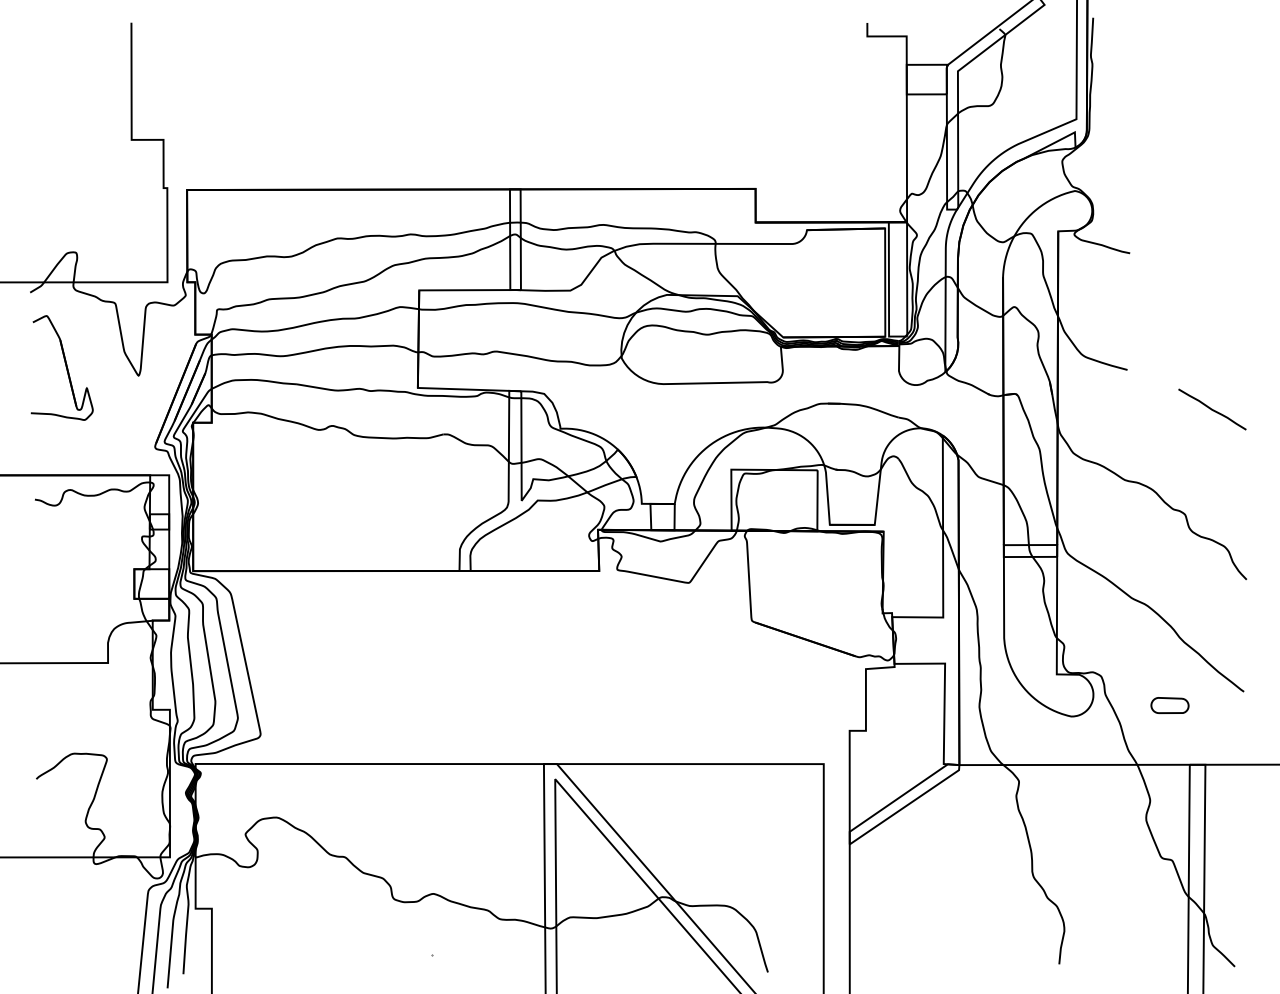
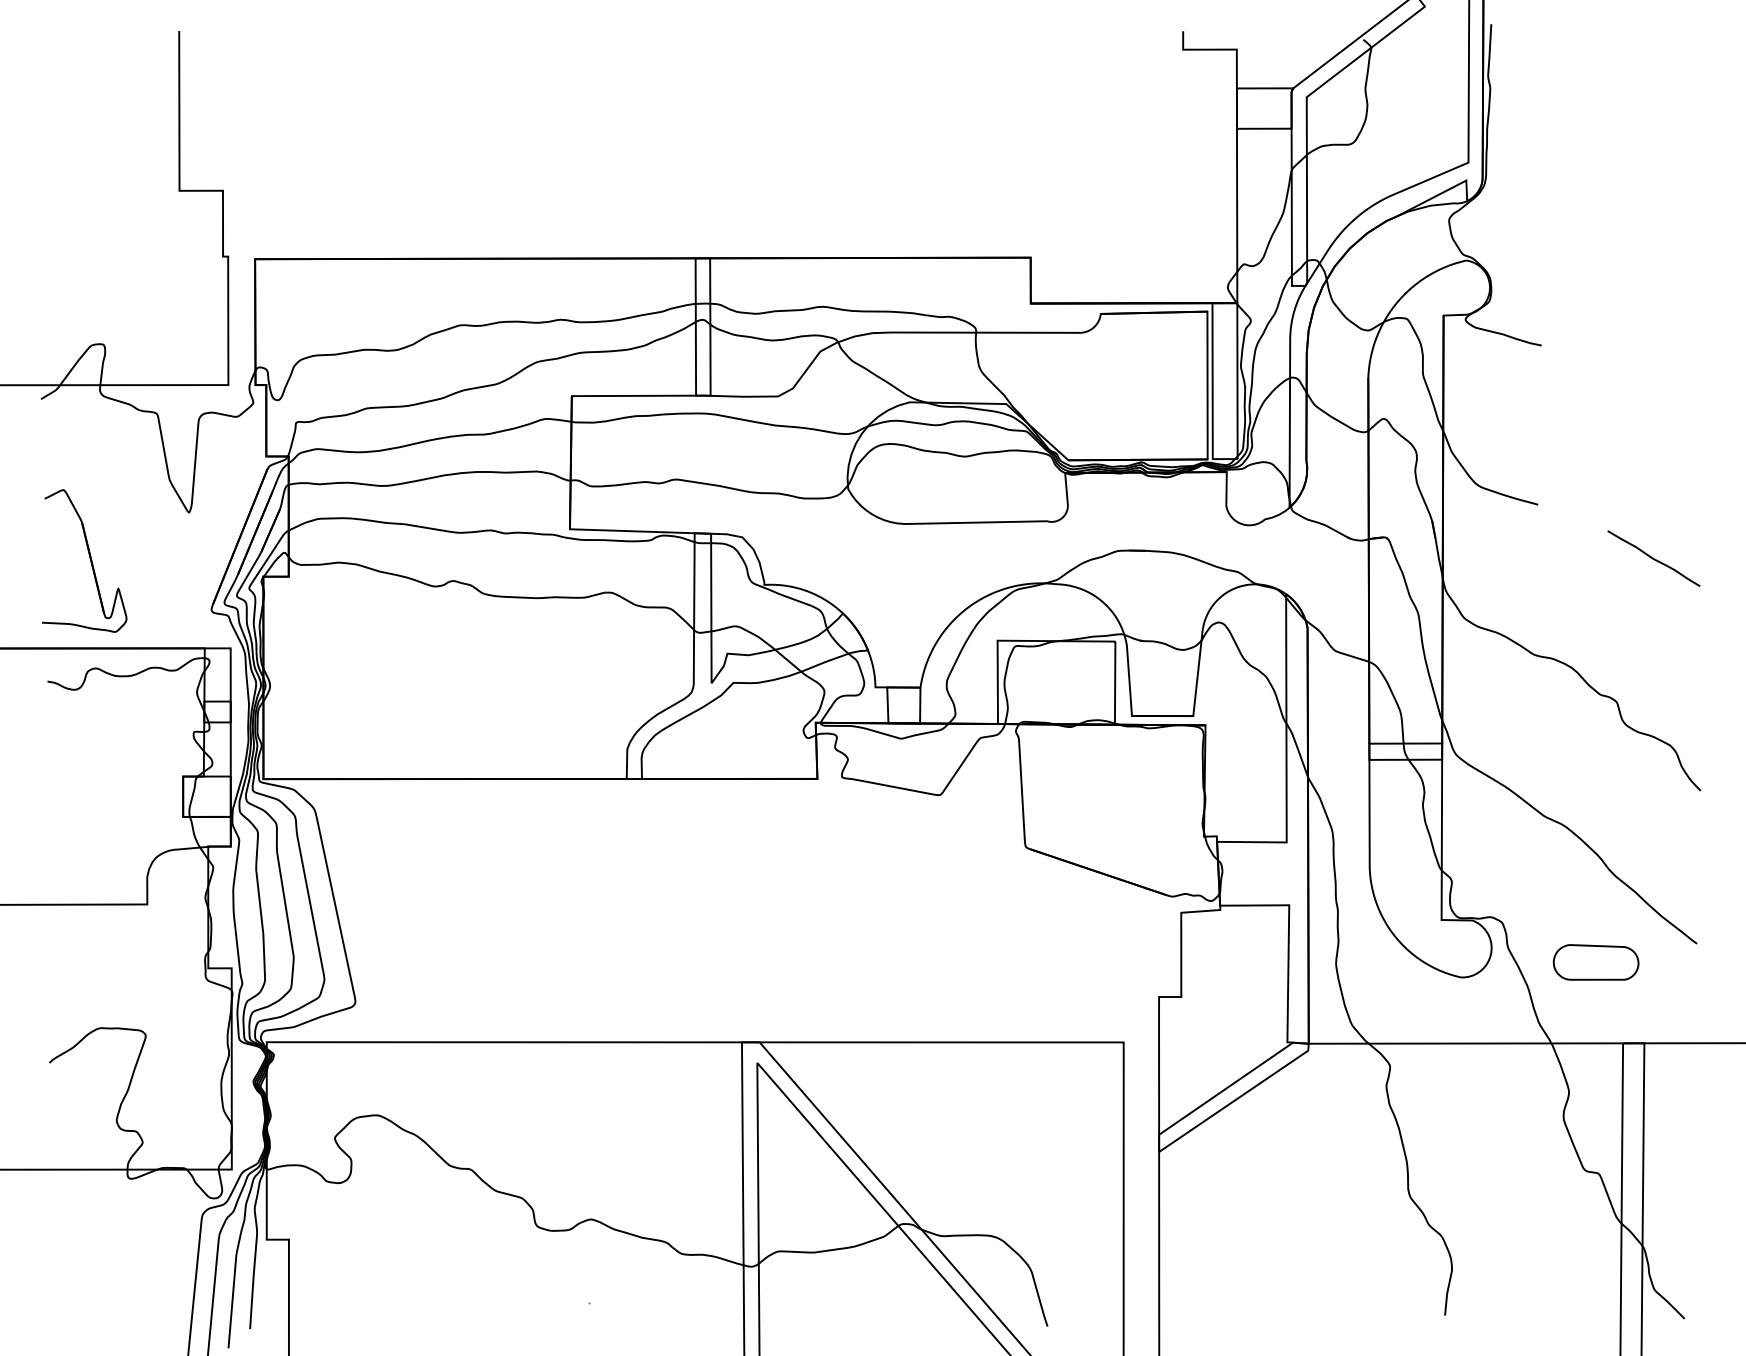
part: (62, 367) -> (84, 560), moved
part: (1169, 705) -> (1595, 962), size x1.67

